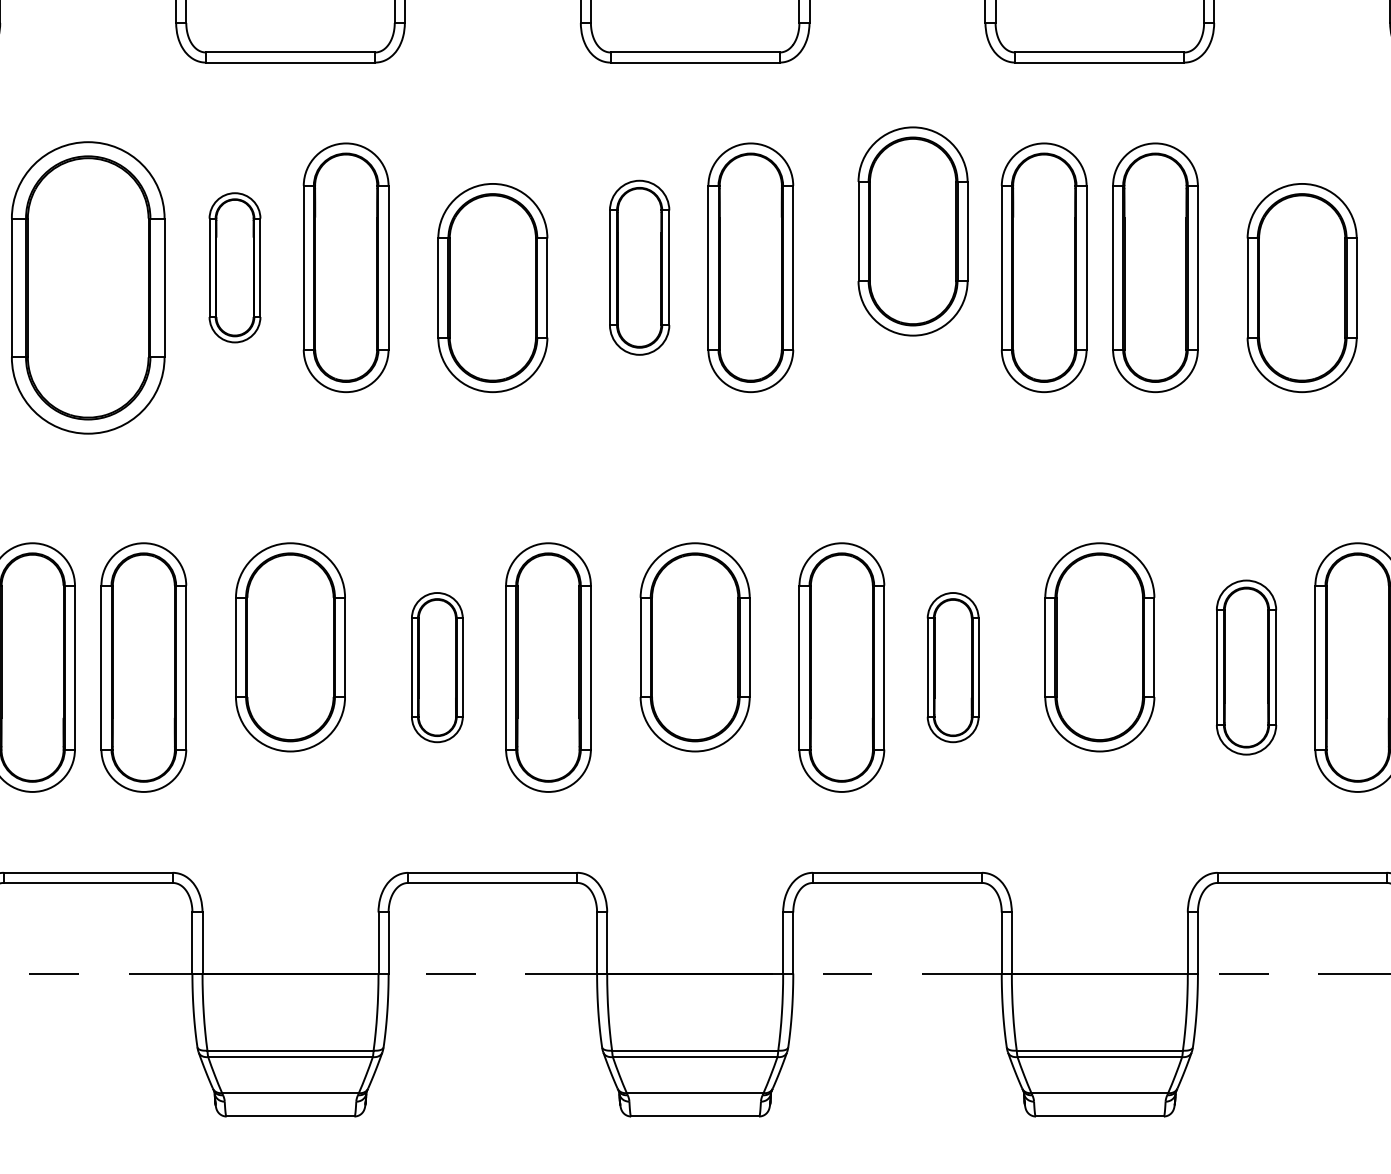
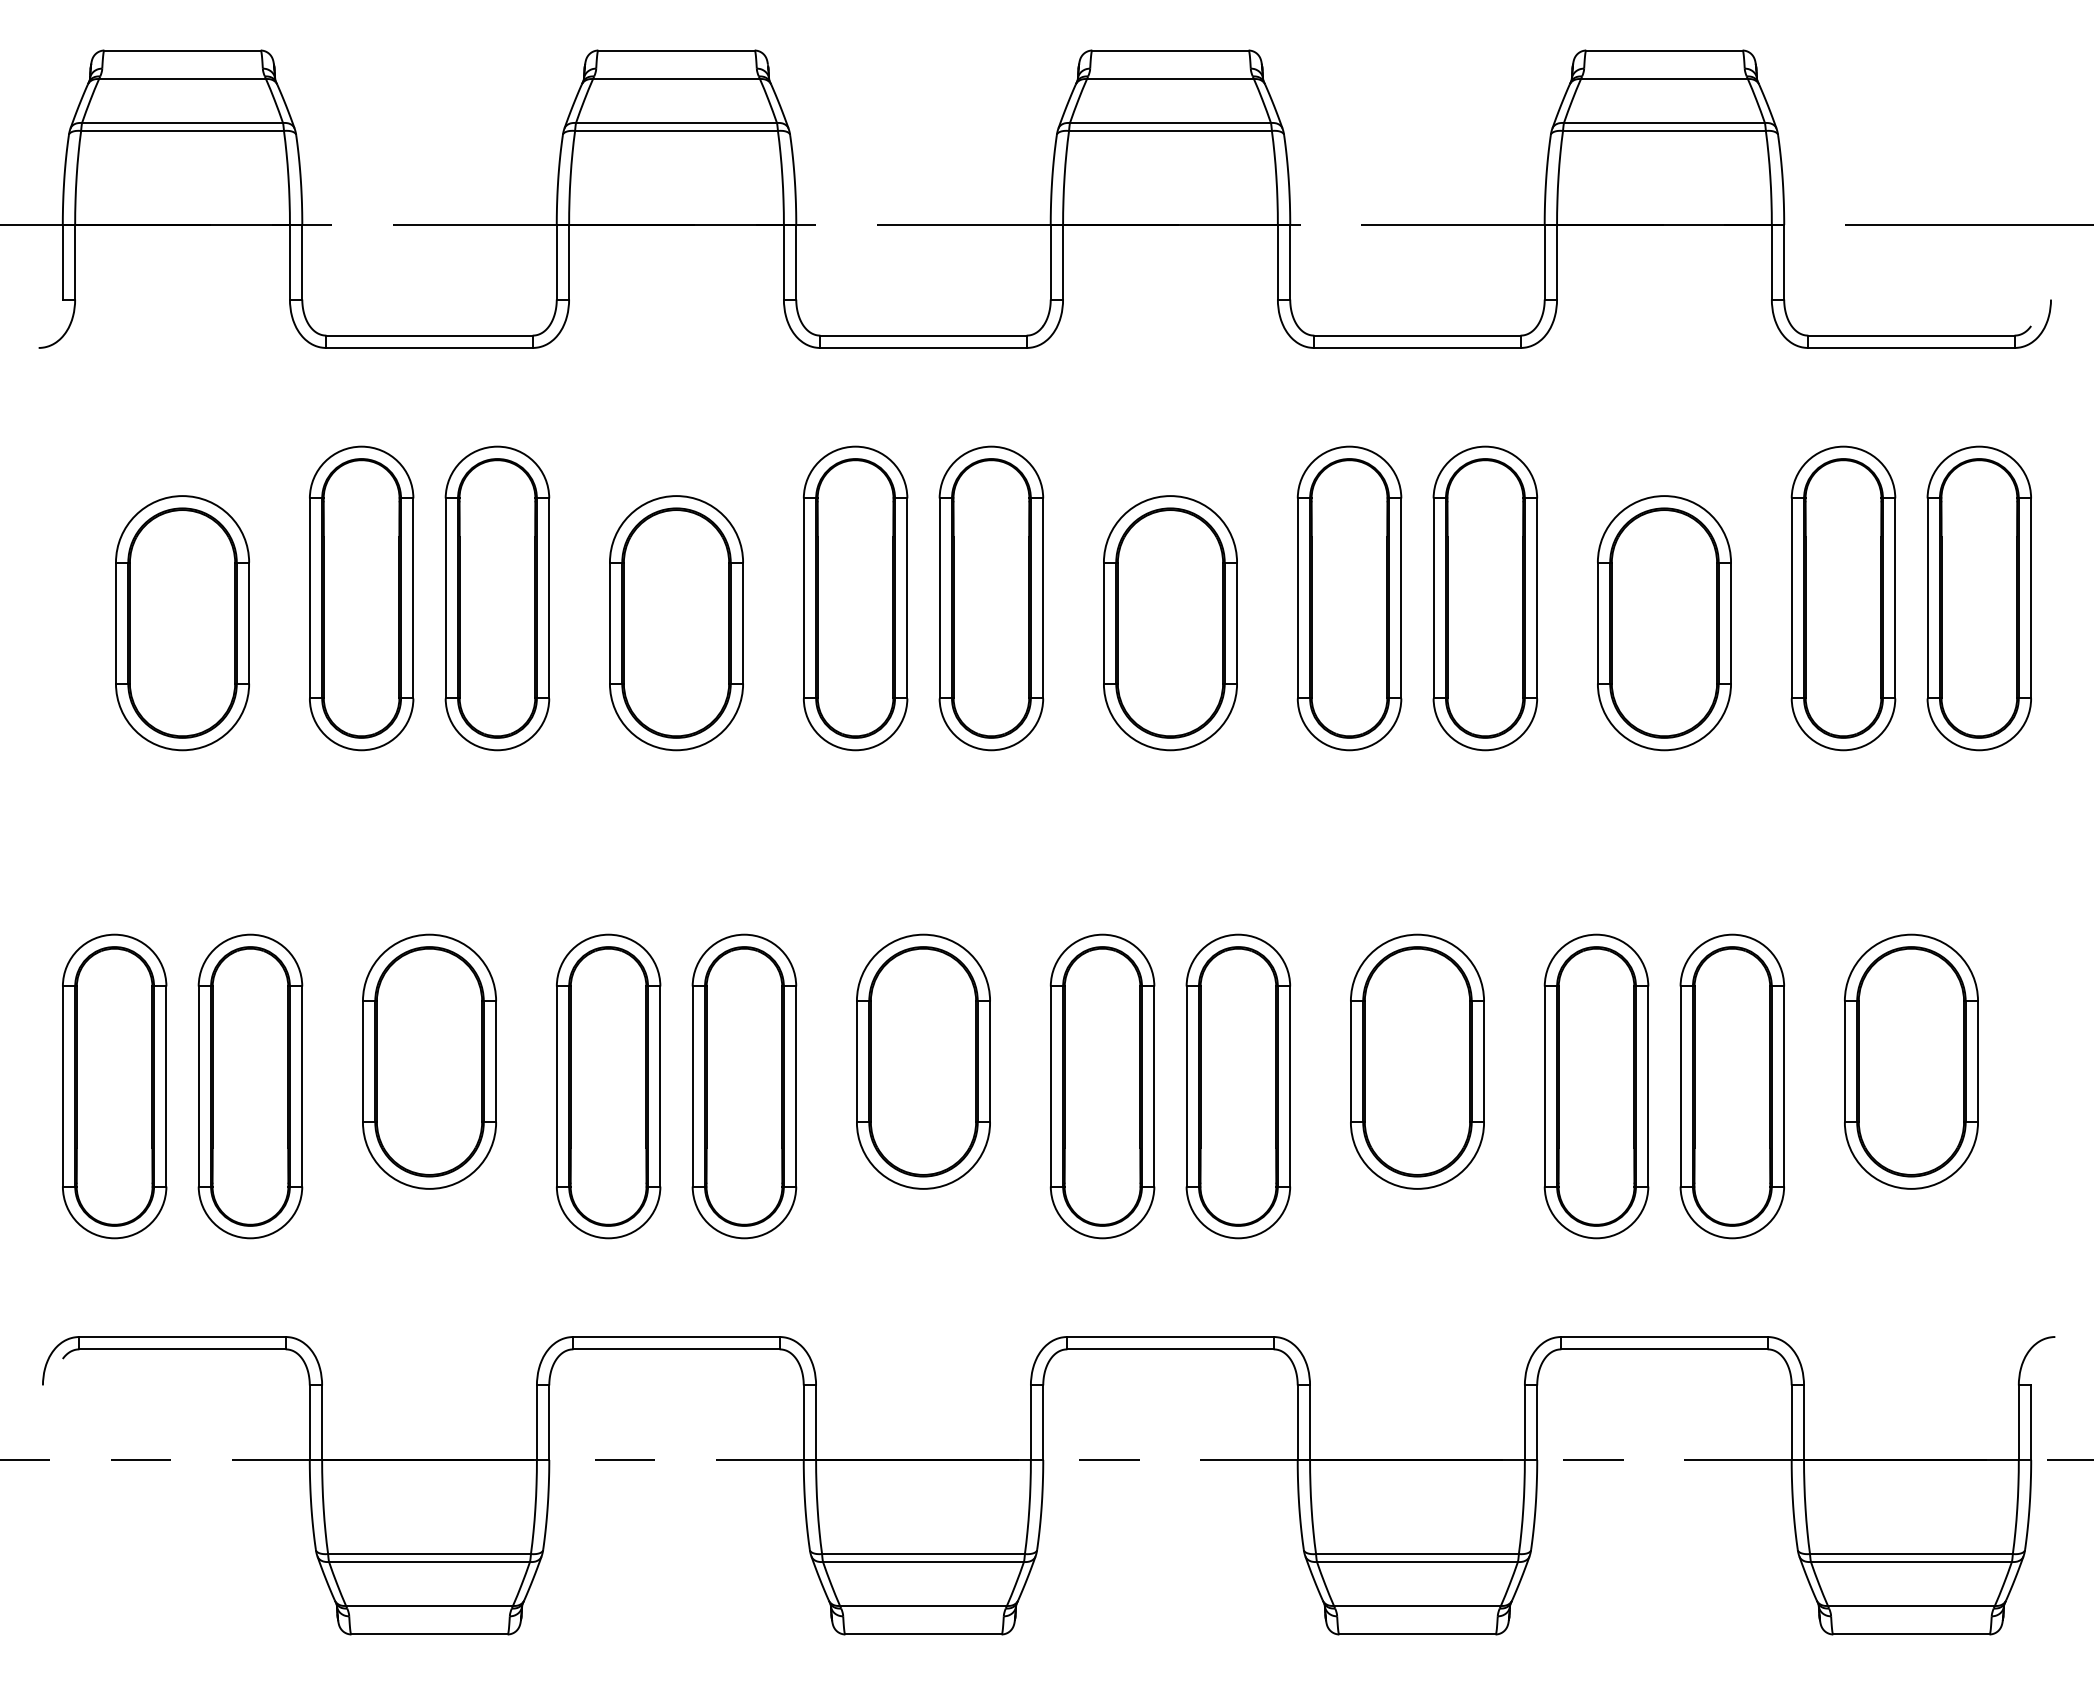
part: (913, 231) -> (1170, 623), moved
part: (234, 267) -> (361, 598), size x1.67
part: (639, 267) -> (855, 598), size x1.43
part: (88, 288) -> (182, 623), size x0.71
part: (437, 667) -> (608, 1086), size x1.67
part: (953, 667) -> (1238, 1086), size x1.67
part: (1246, 667) -> (1596, 1086), size x1.43

